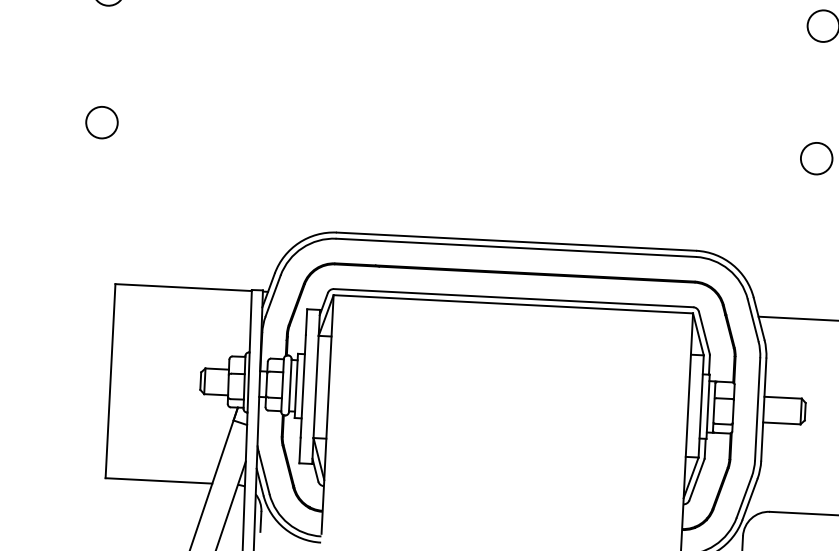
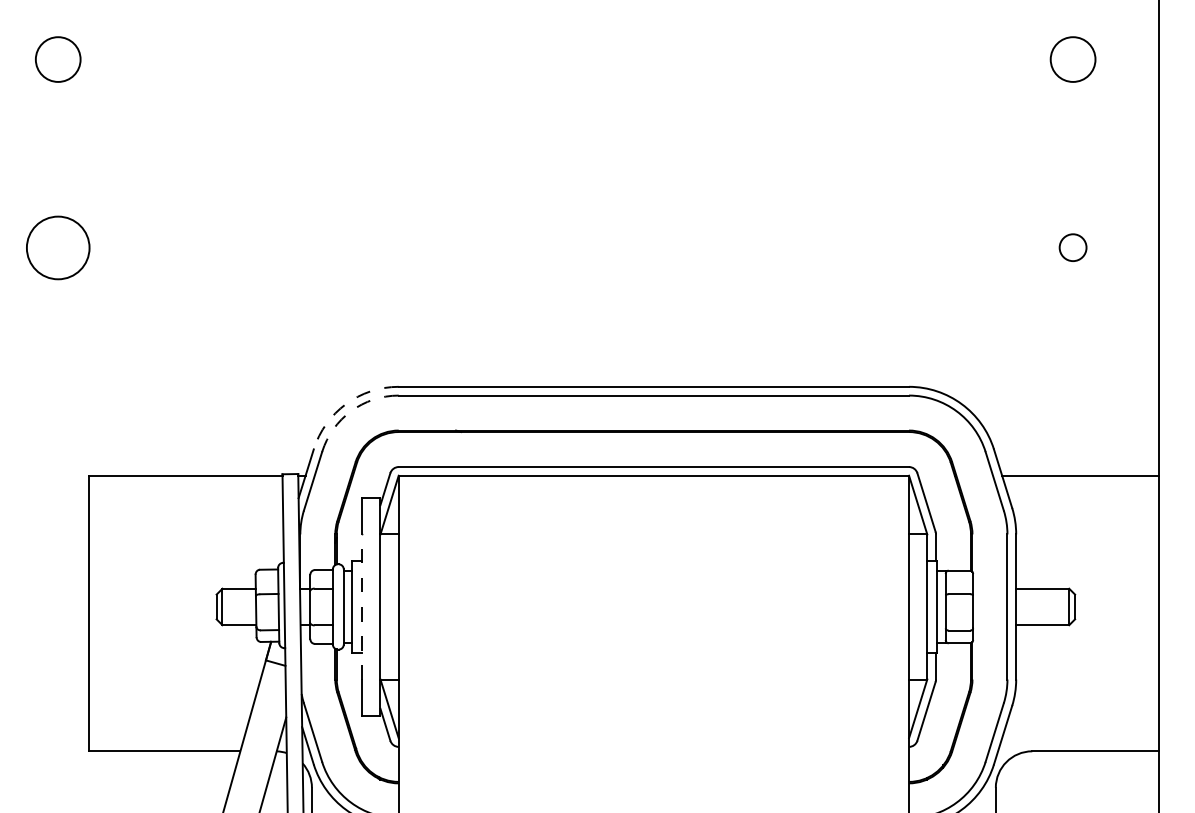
circle: (101, 122) -> (57, 247), size x1.4
circle: (816, 158) -> (1072, 247), size x0.6
arc: (298, 243) -> (345, 404), solid -> dashed
arc: (302, 248) -> (351, 411), solid -> dashed
line: (303, 385) -> (362, 606), solid -> dashed

